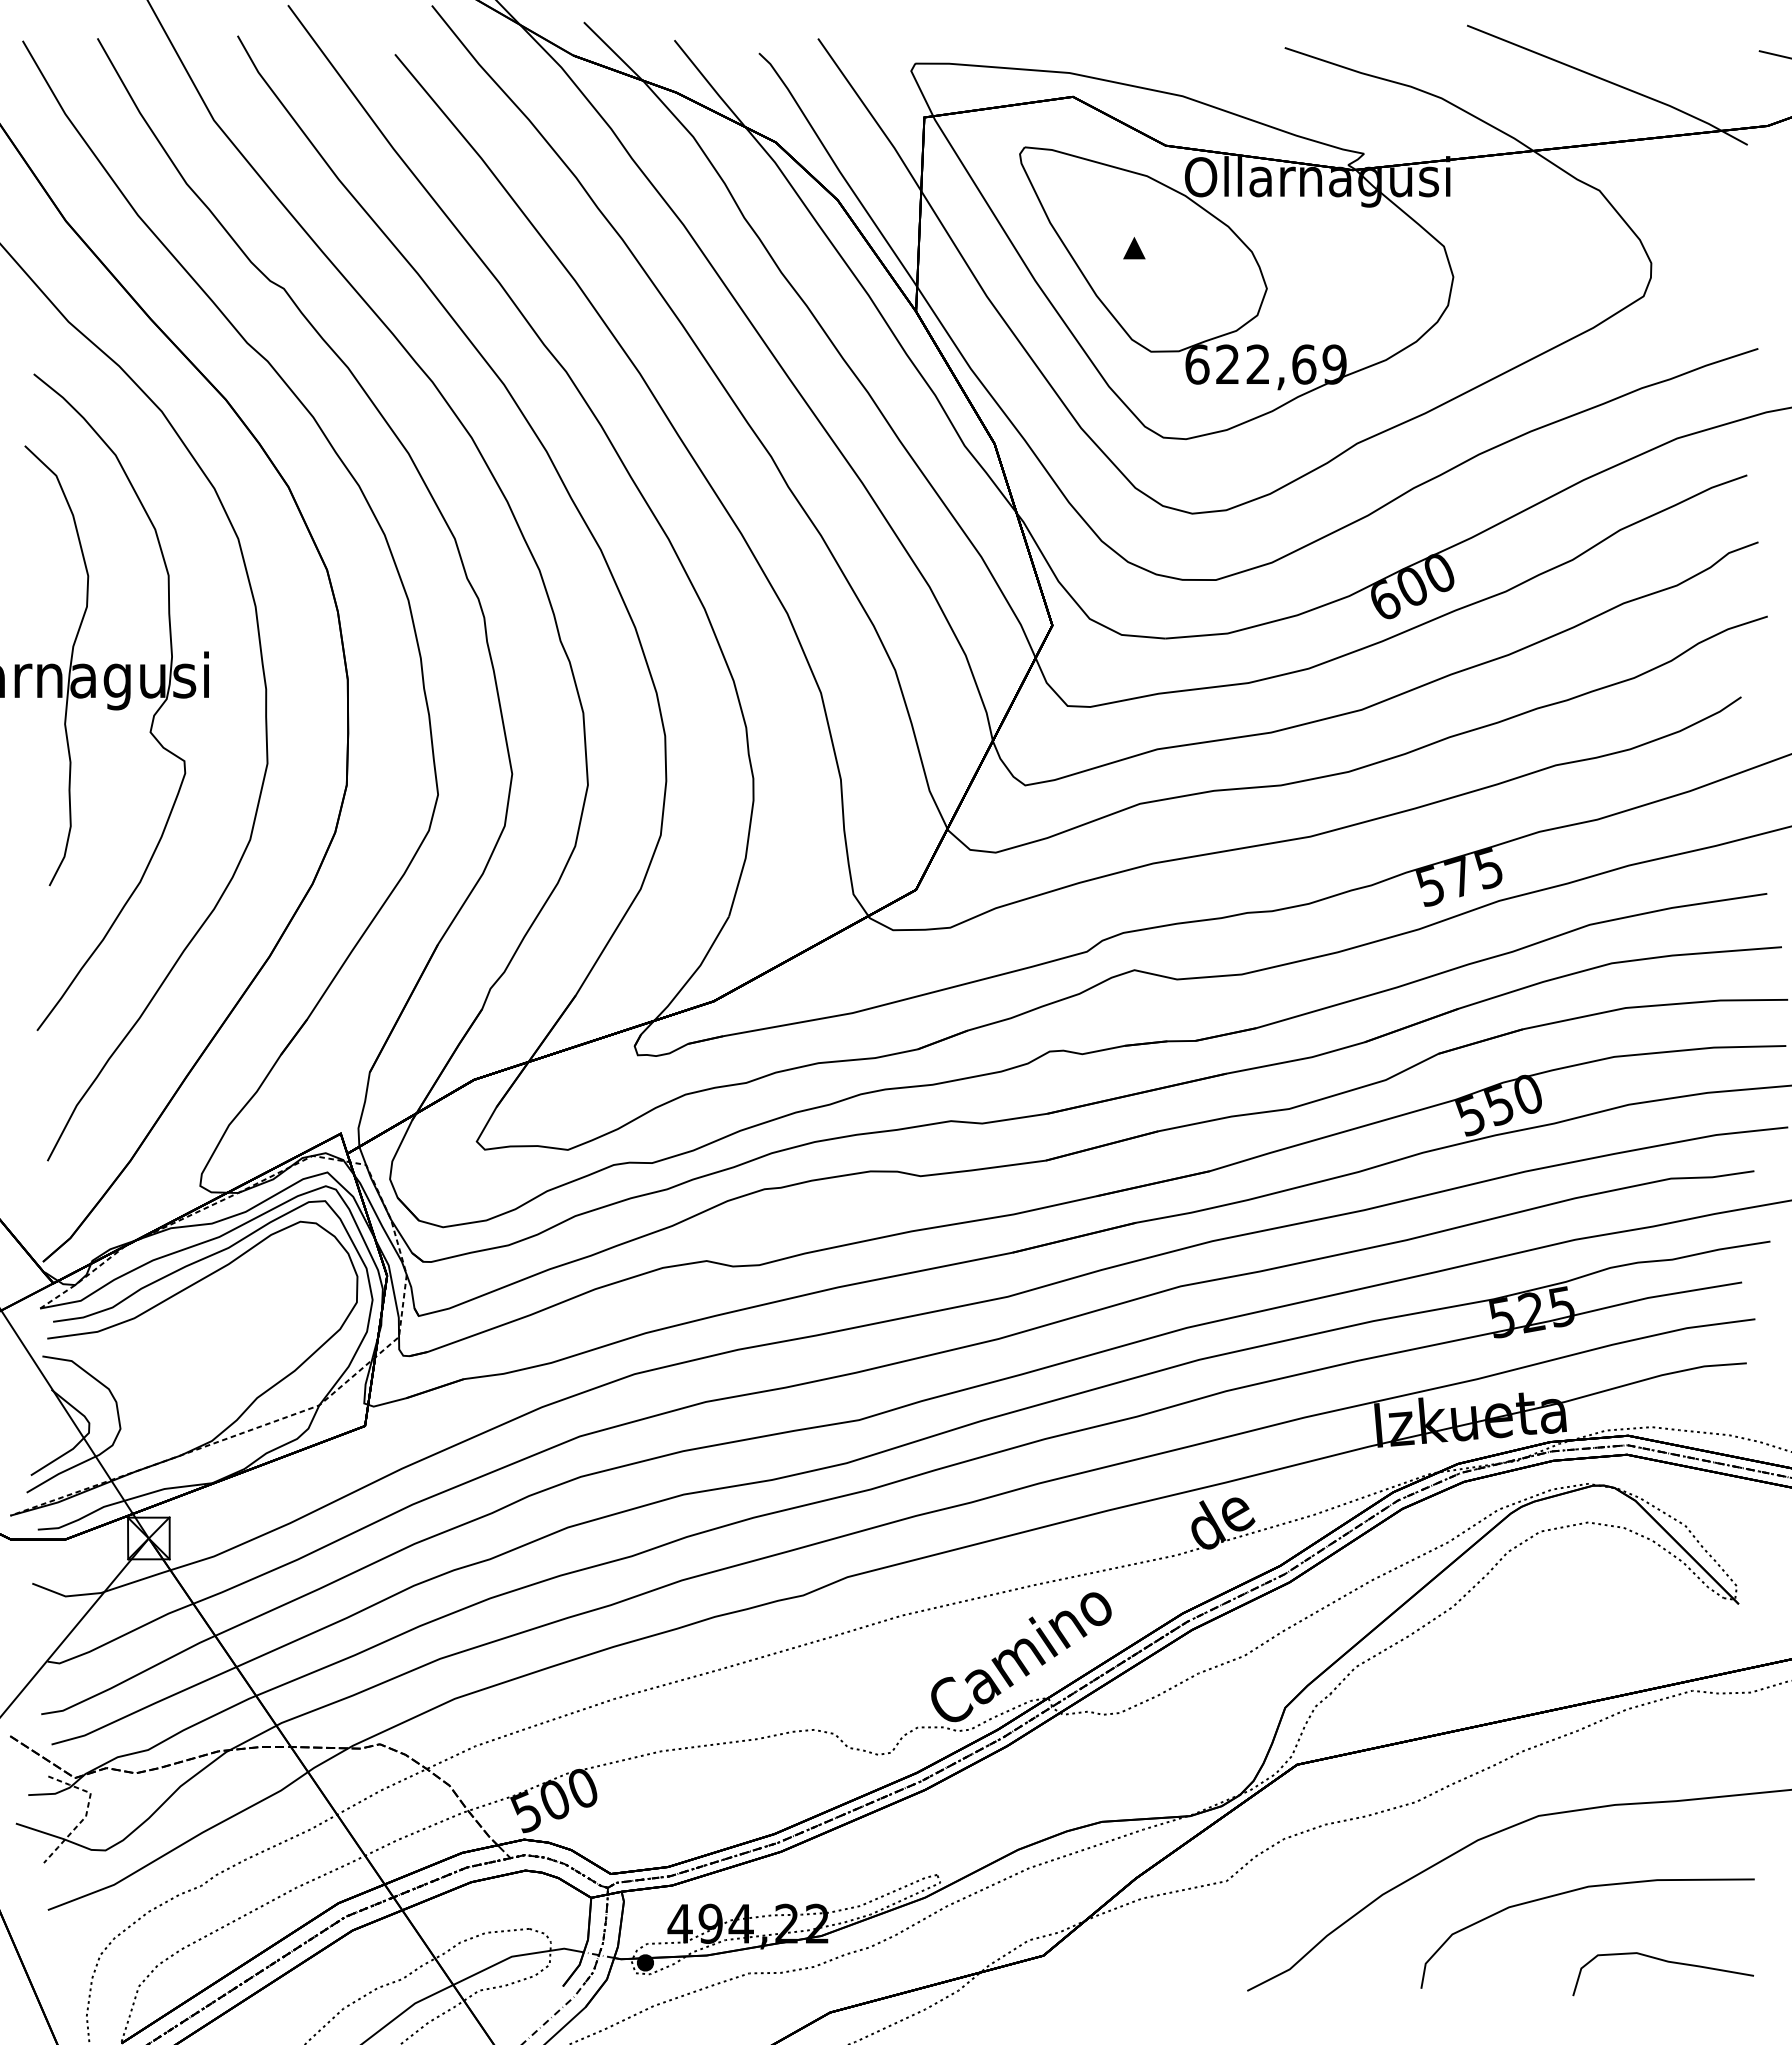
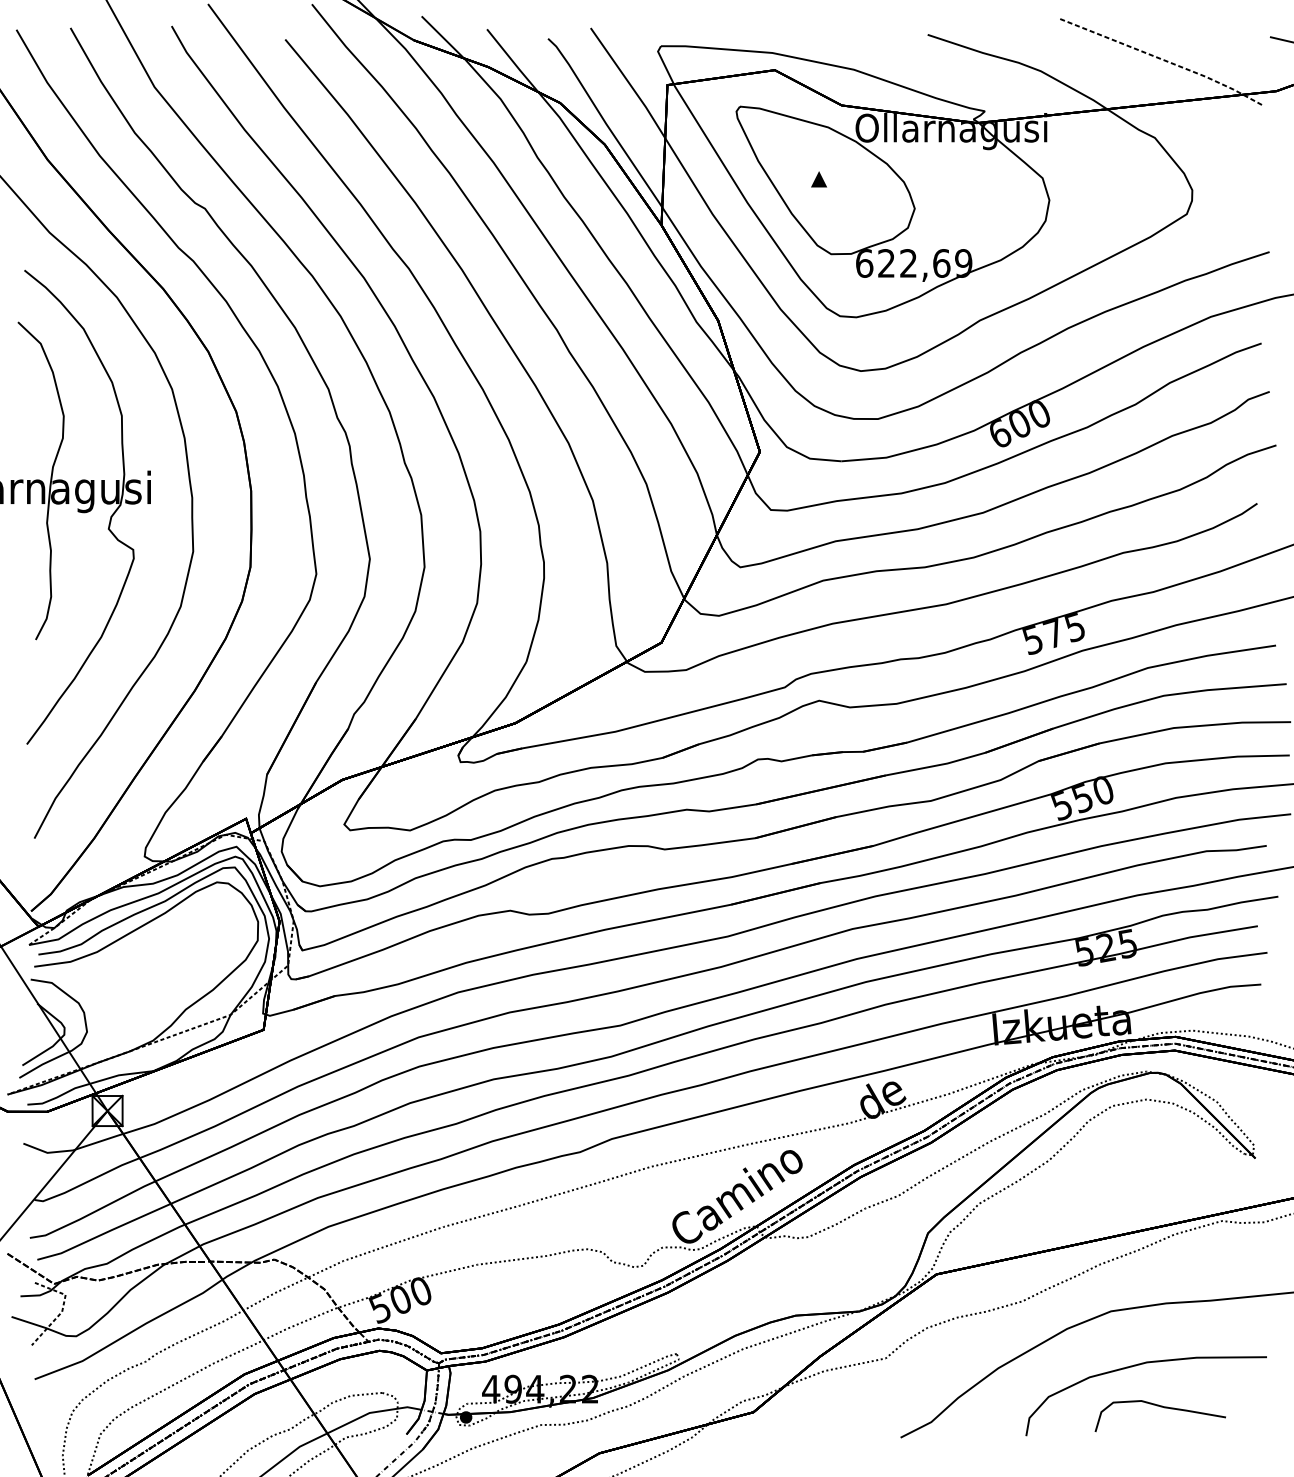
line: (1609, 82) -> (1162, 59), solid -> dashed
curve: (1666, 1962) -> (1162, 1407), moved

